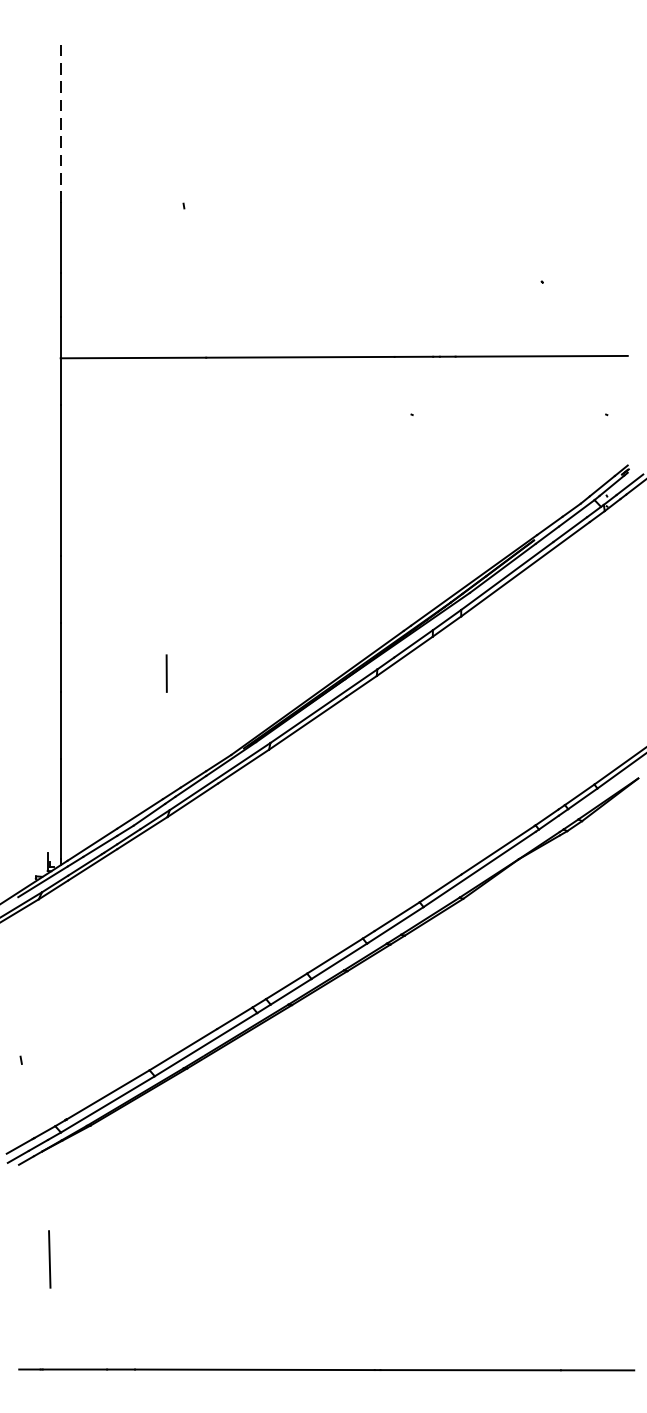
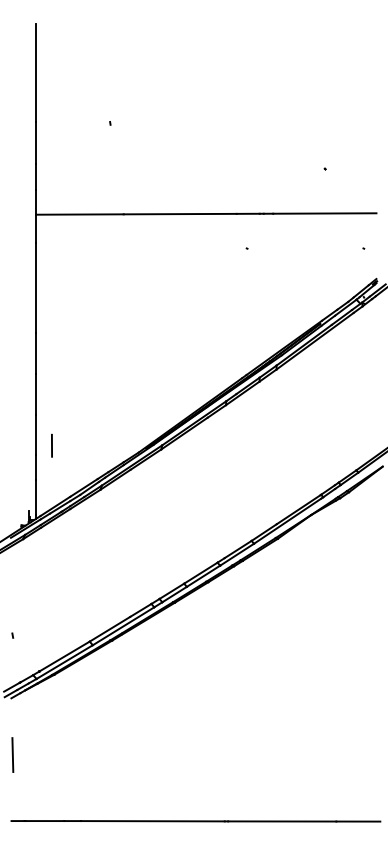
line: (60, 121) -> (36, 72), dashed -> solid
line: (165, 673) -> (51, 445), moved
line: (49, 1258) -> (12, 754), moved

